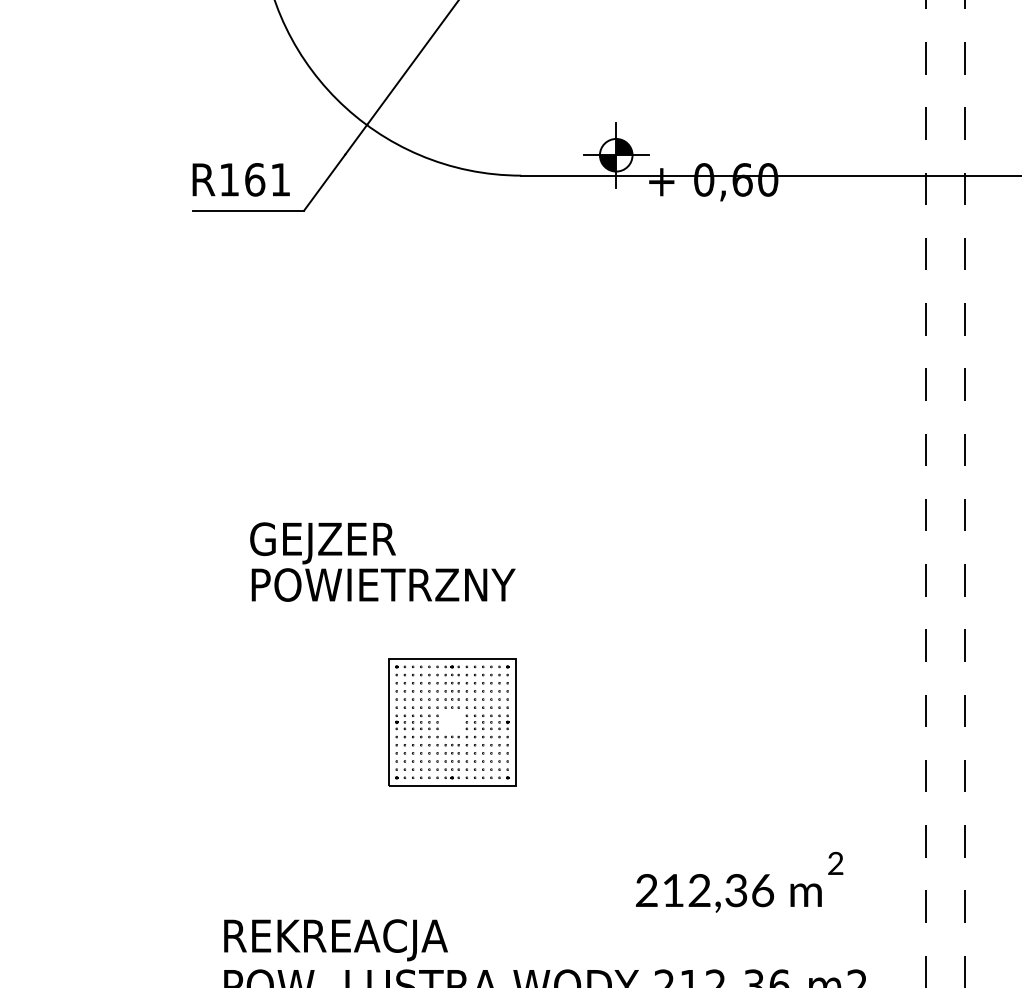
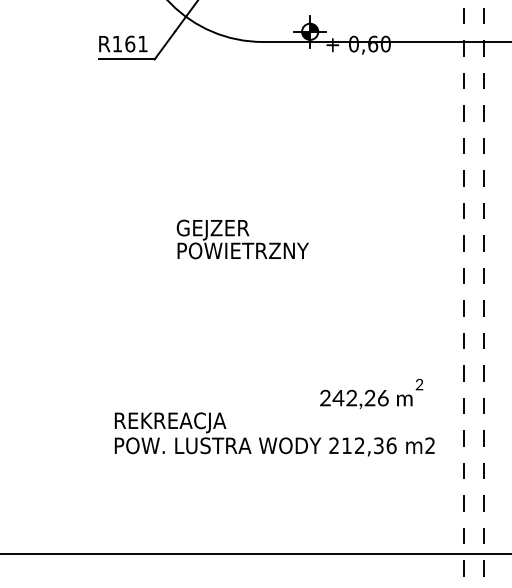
text: (382, 562) -> (242, 239), moved
part: (452, 722) -> (228, 314), removed
text: (703, 891) -> (353, 398), 212,36 -> 242,26

